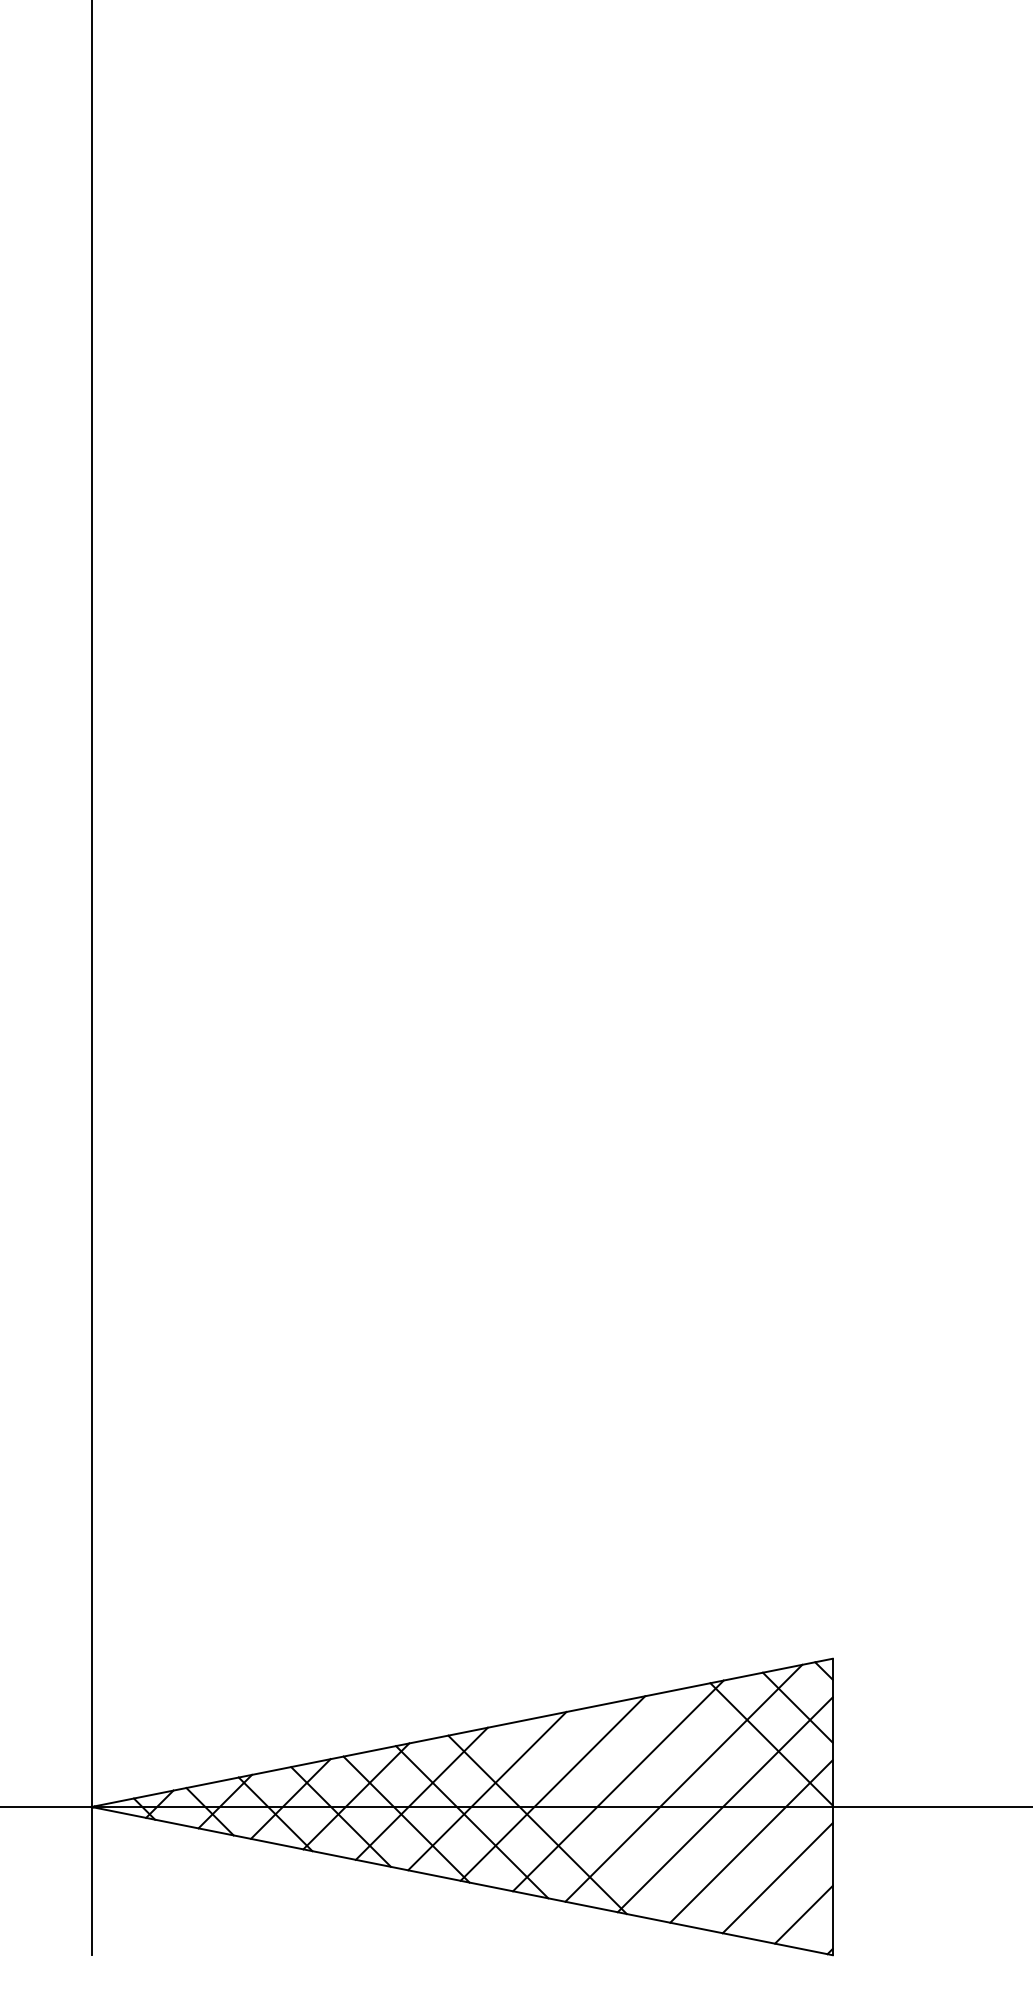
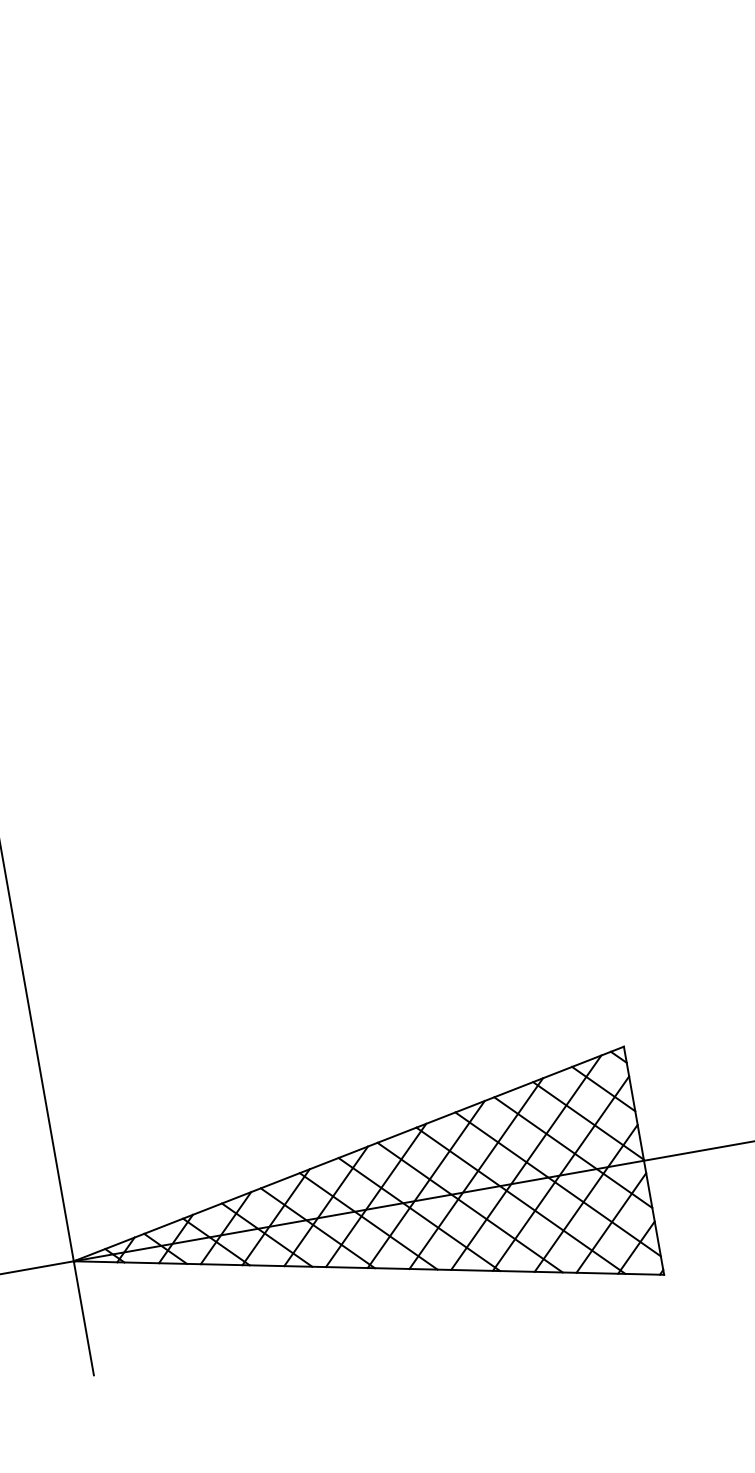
line: (745, 1780) -> (573, 1152), added
line: (718, 1817) -> (557, 1184), added
line: (602, 1827) -> (469, 1207), added
line: (668, 1829) -> (520, 1200), added

